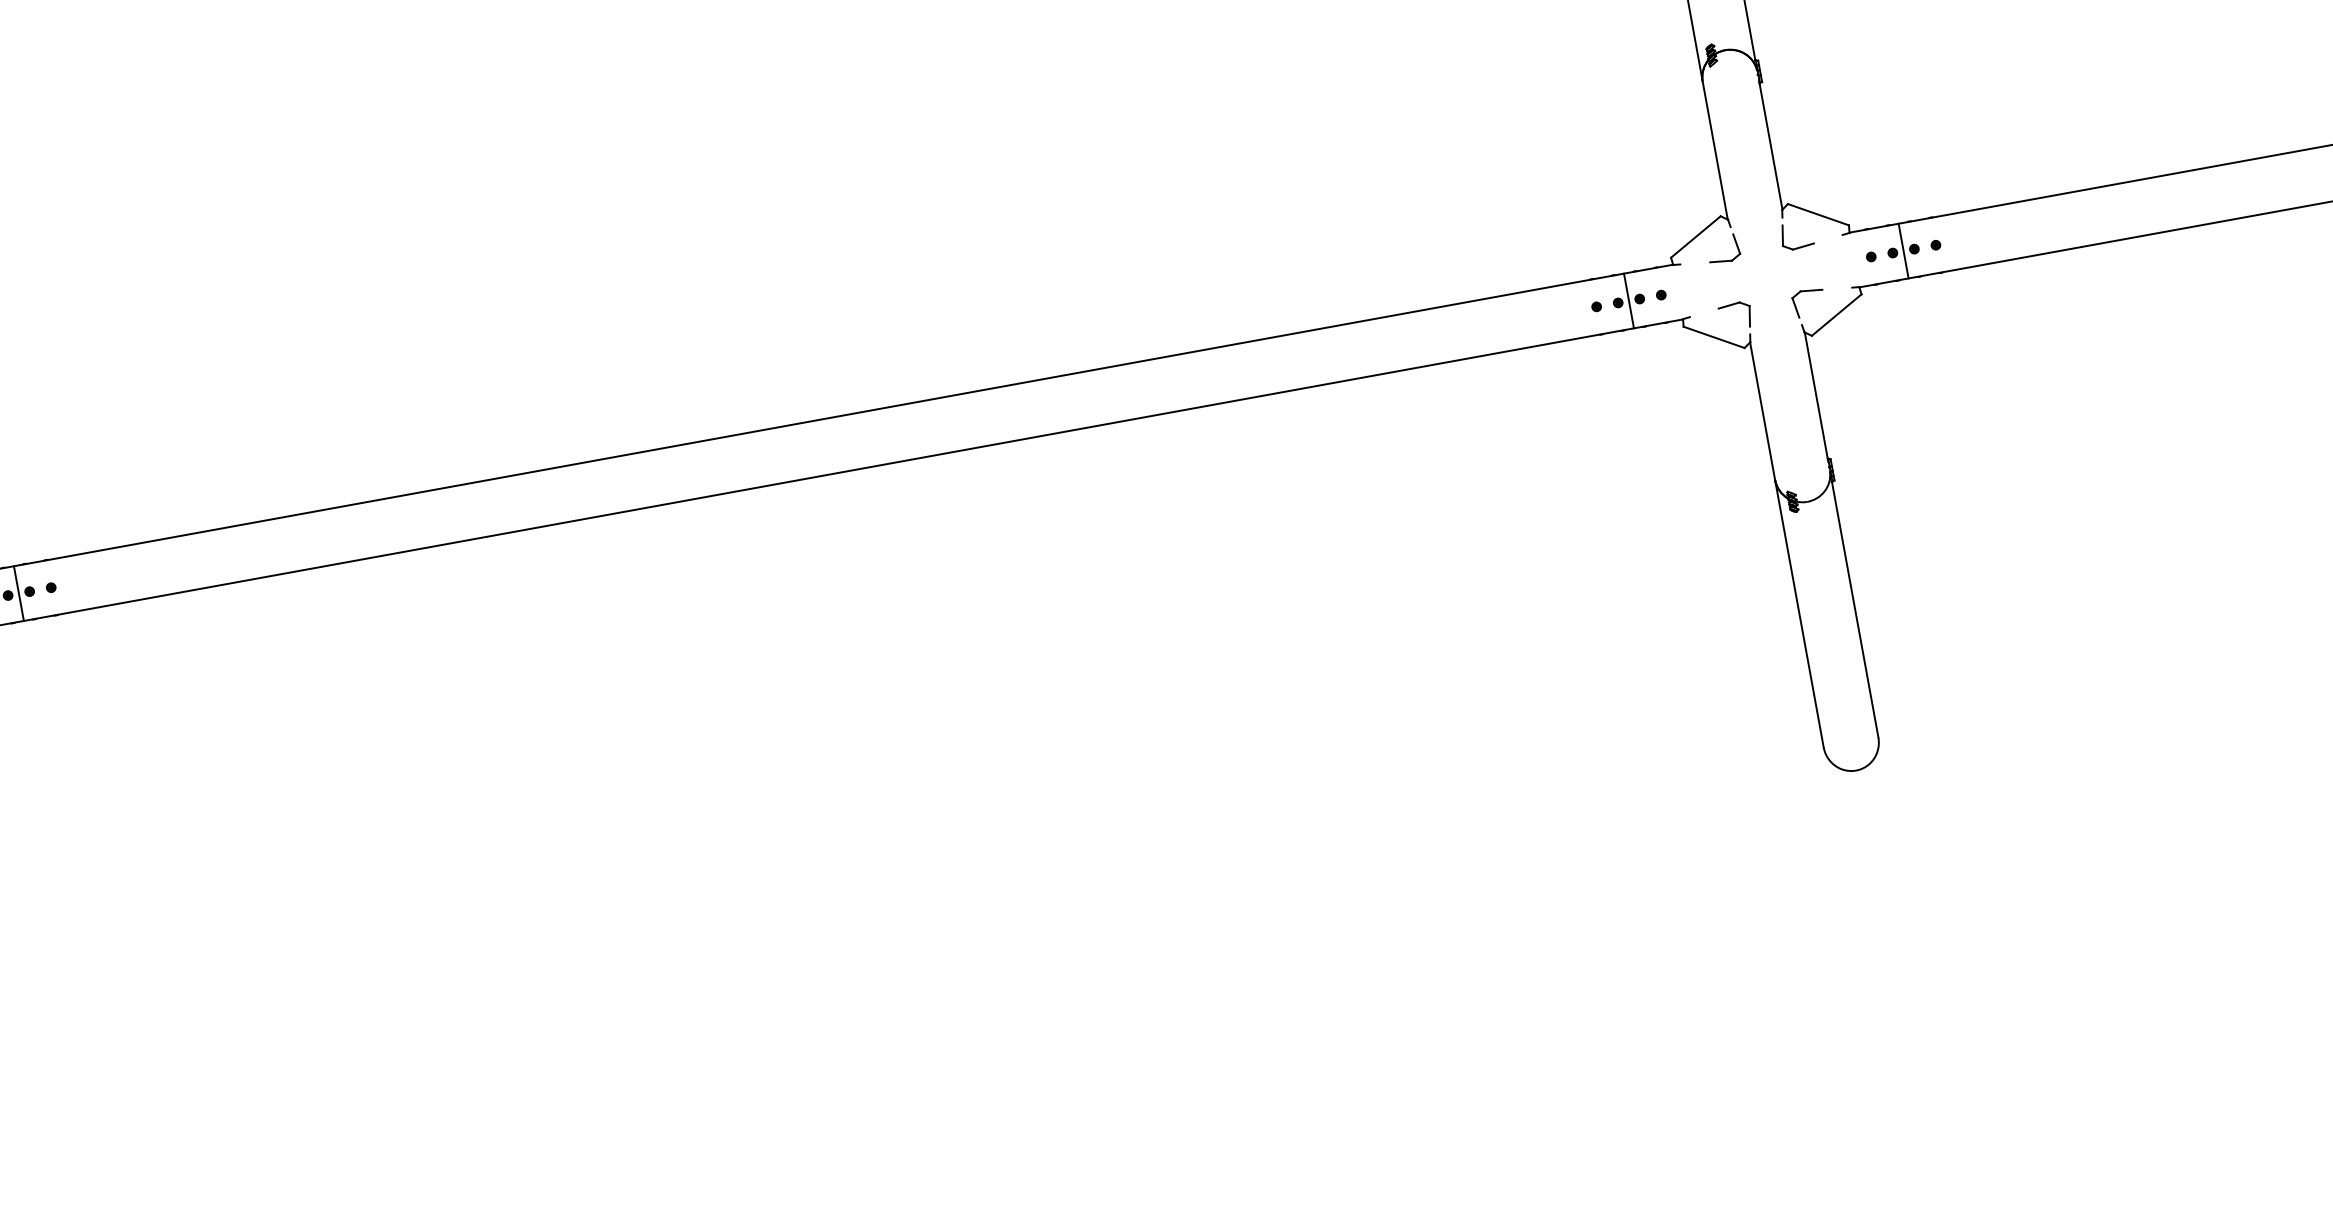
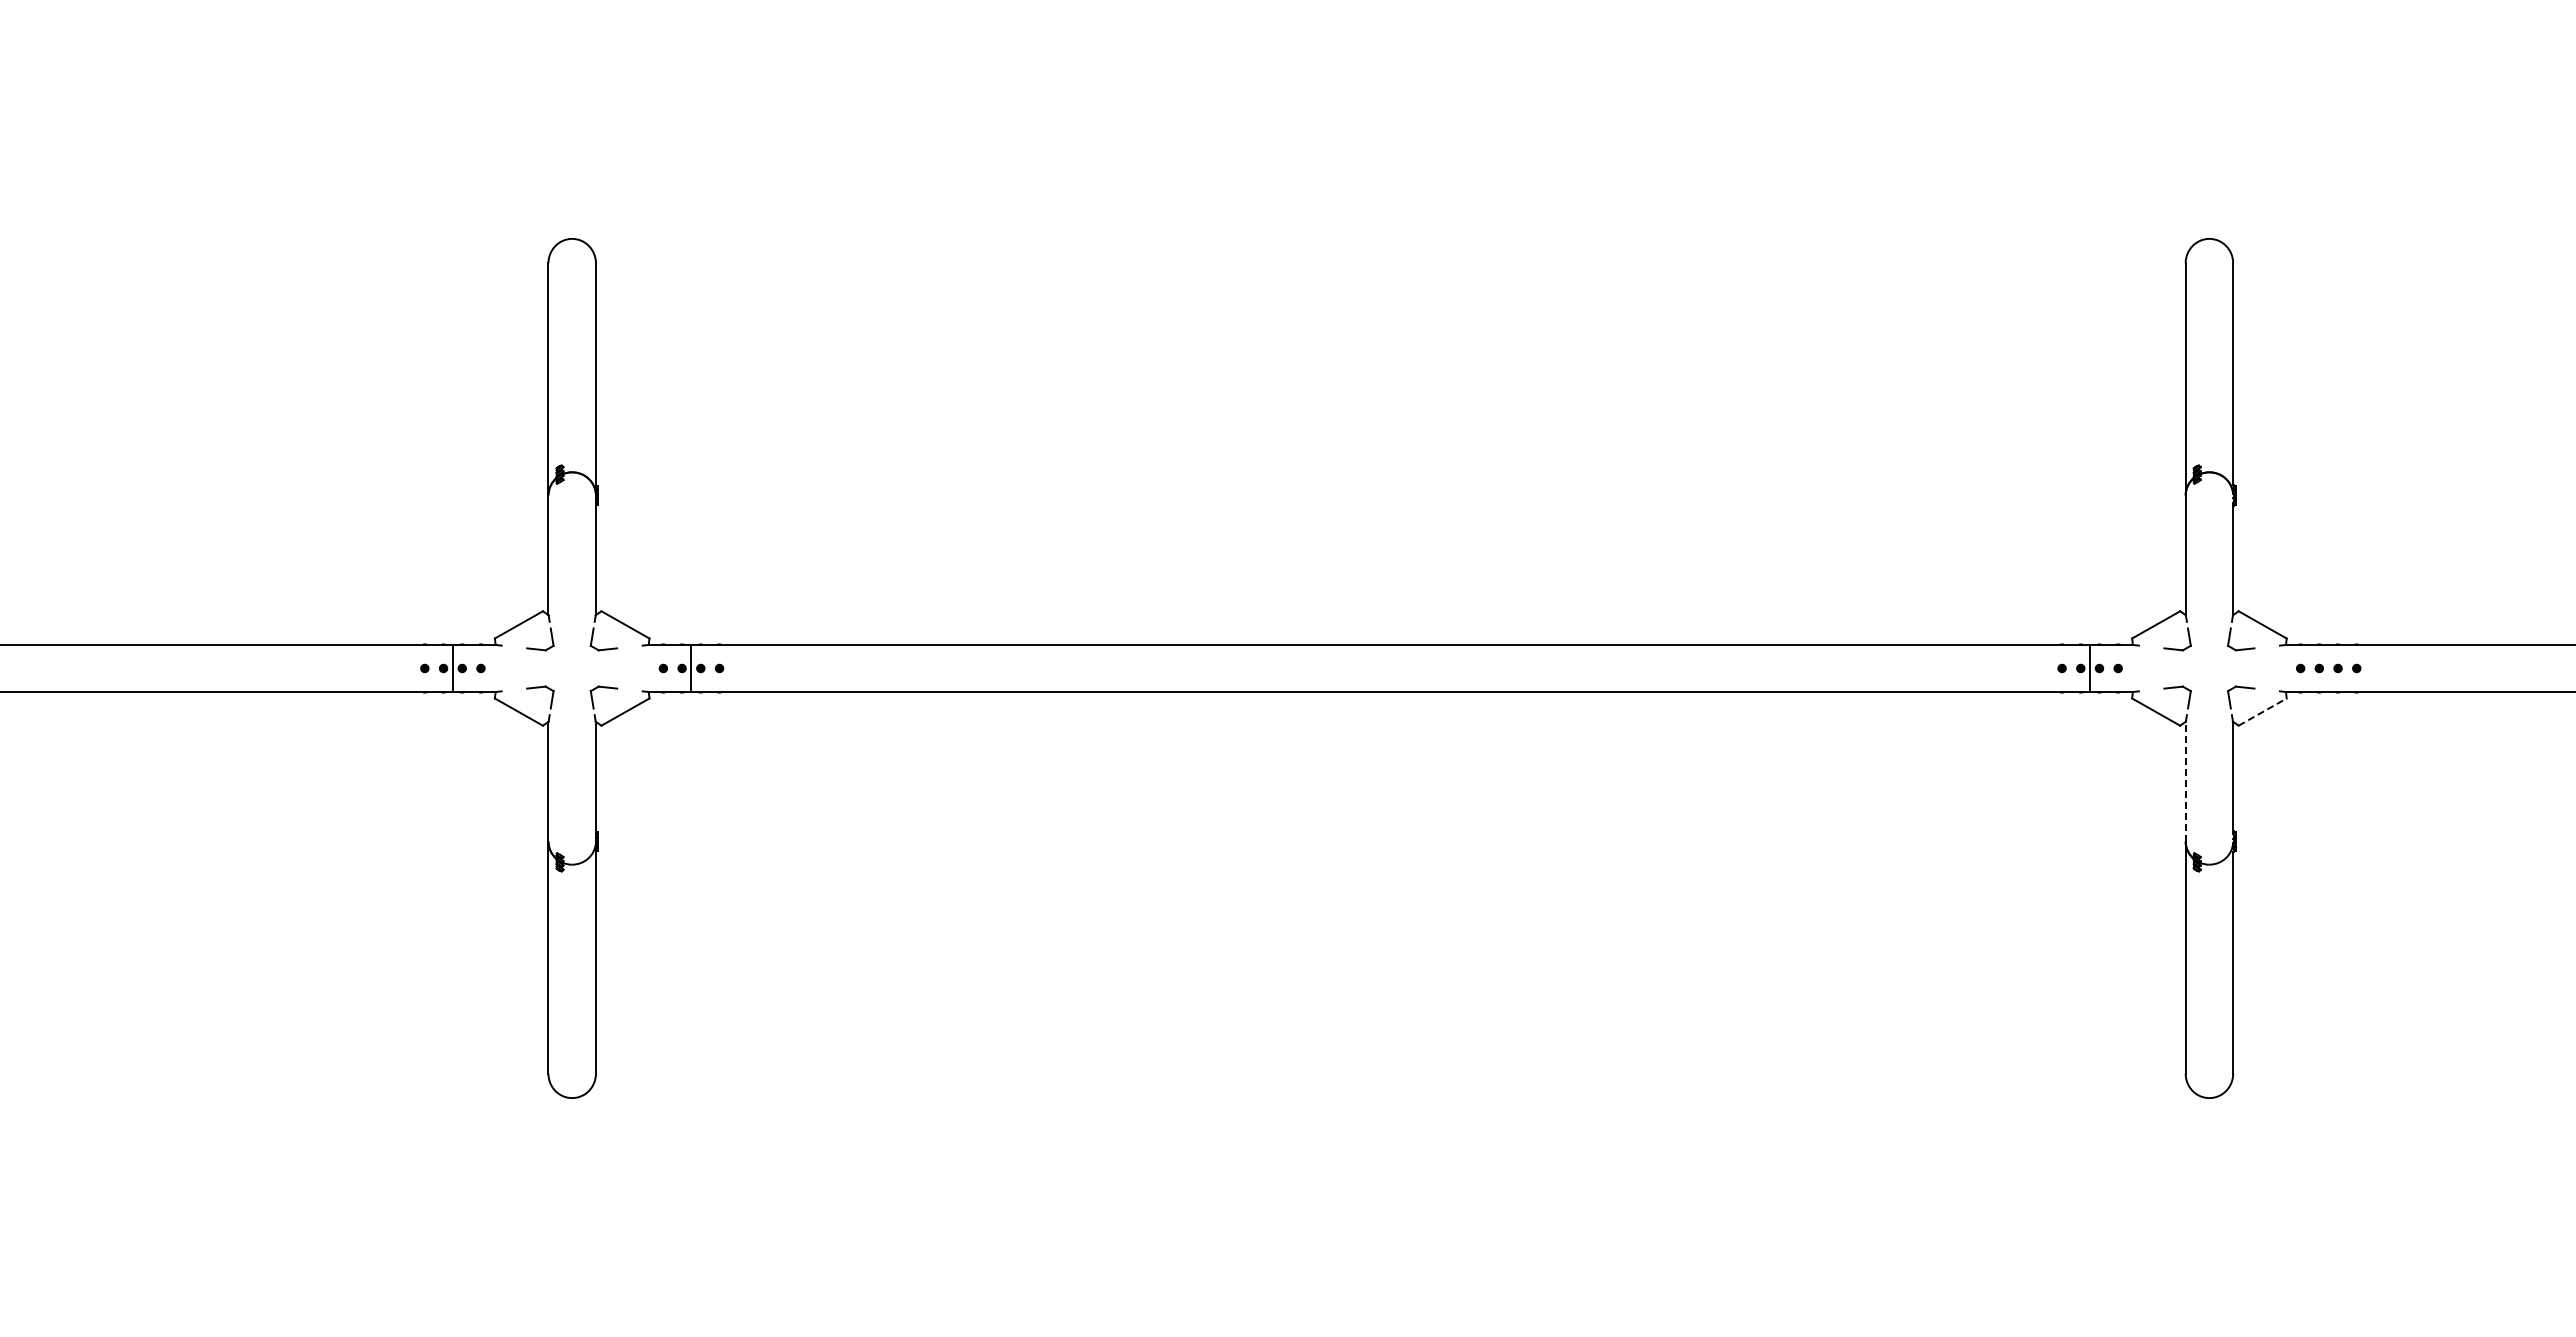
line: (1903, 251) -> (2328, 668), removed
line: (1836, 315) -> (2262, 712), solid -> dashed
line: (1762, 411) -> (2185, 781), solid -> dashed

